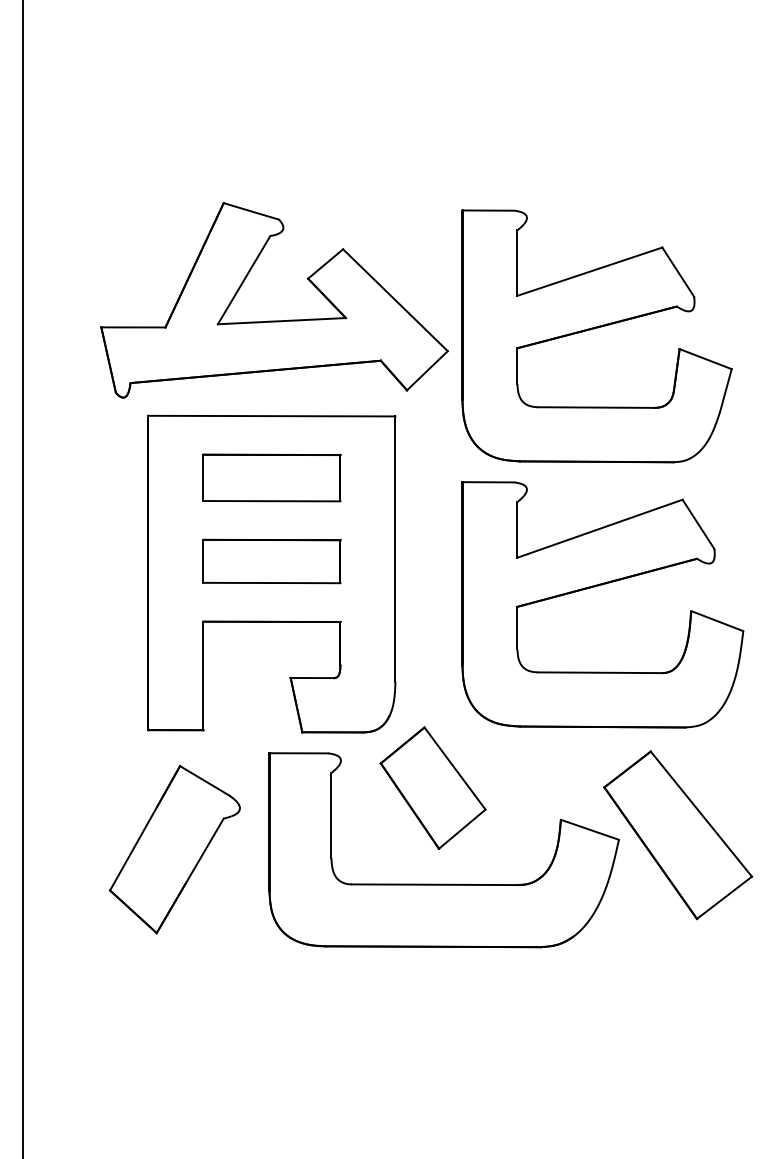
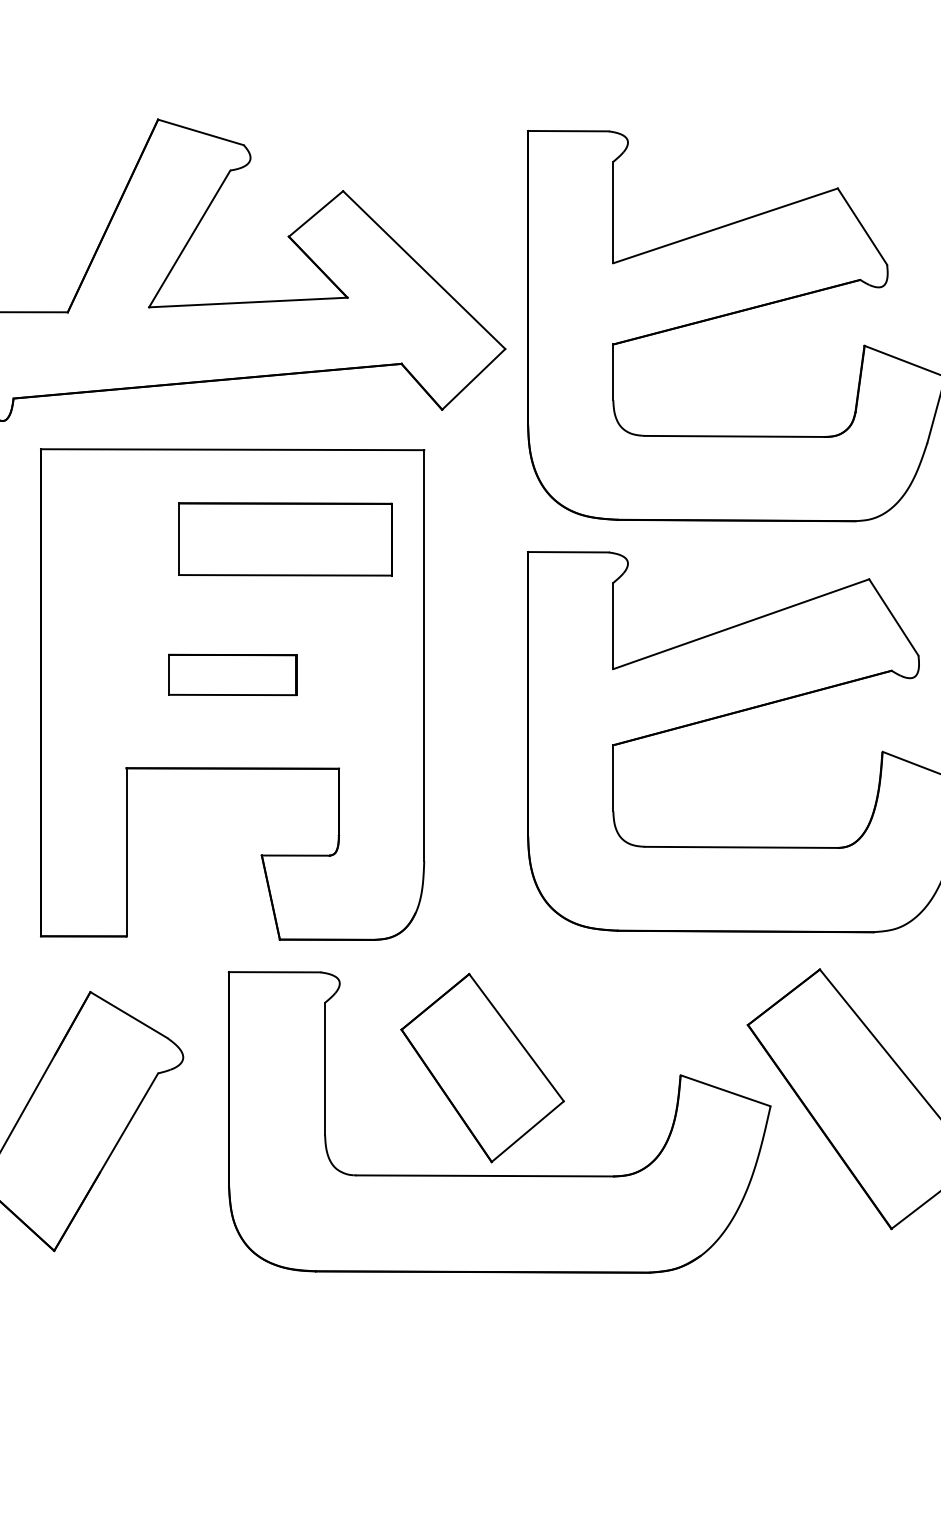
part: (271, 477) -> (284, 538), moved
part: (271, 561) -> (232, 674), size x0.6
part: (432, 787) -> (481, 1067), moved

